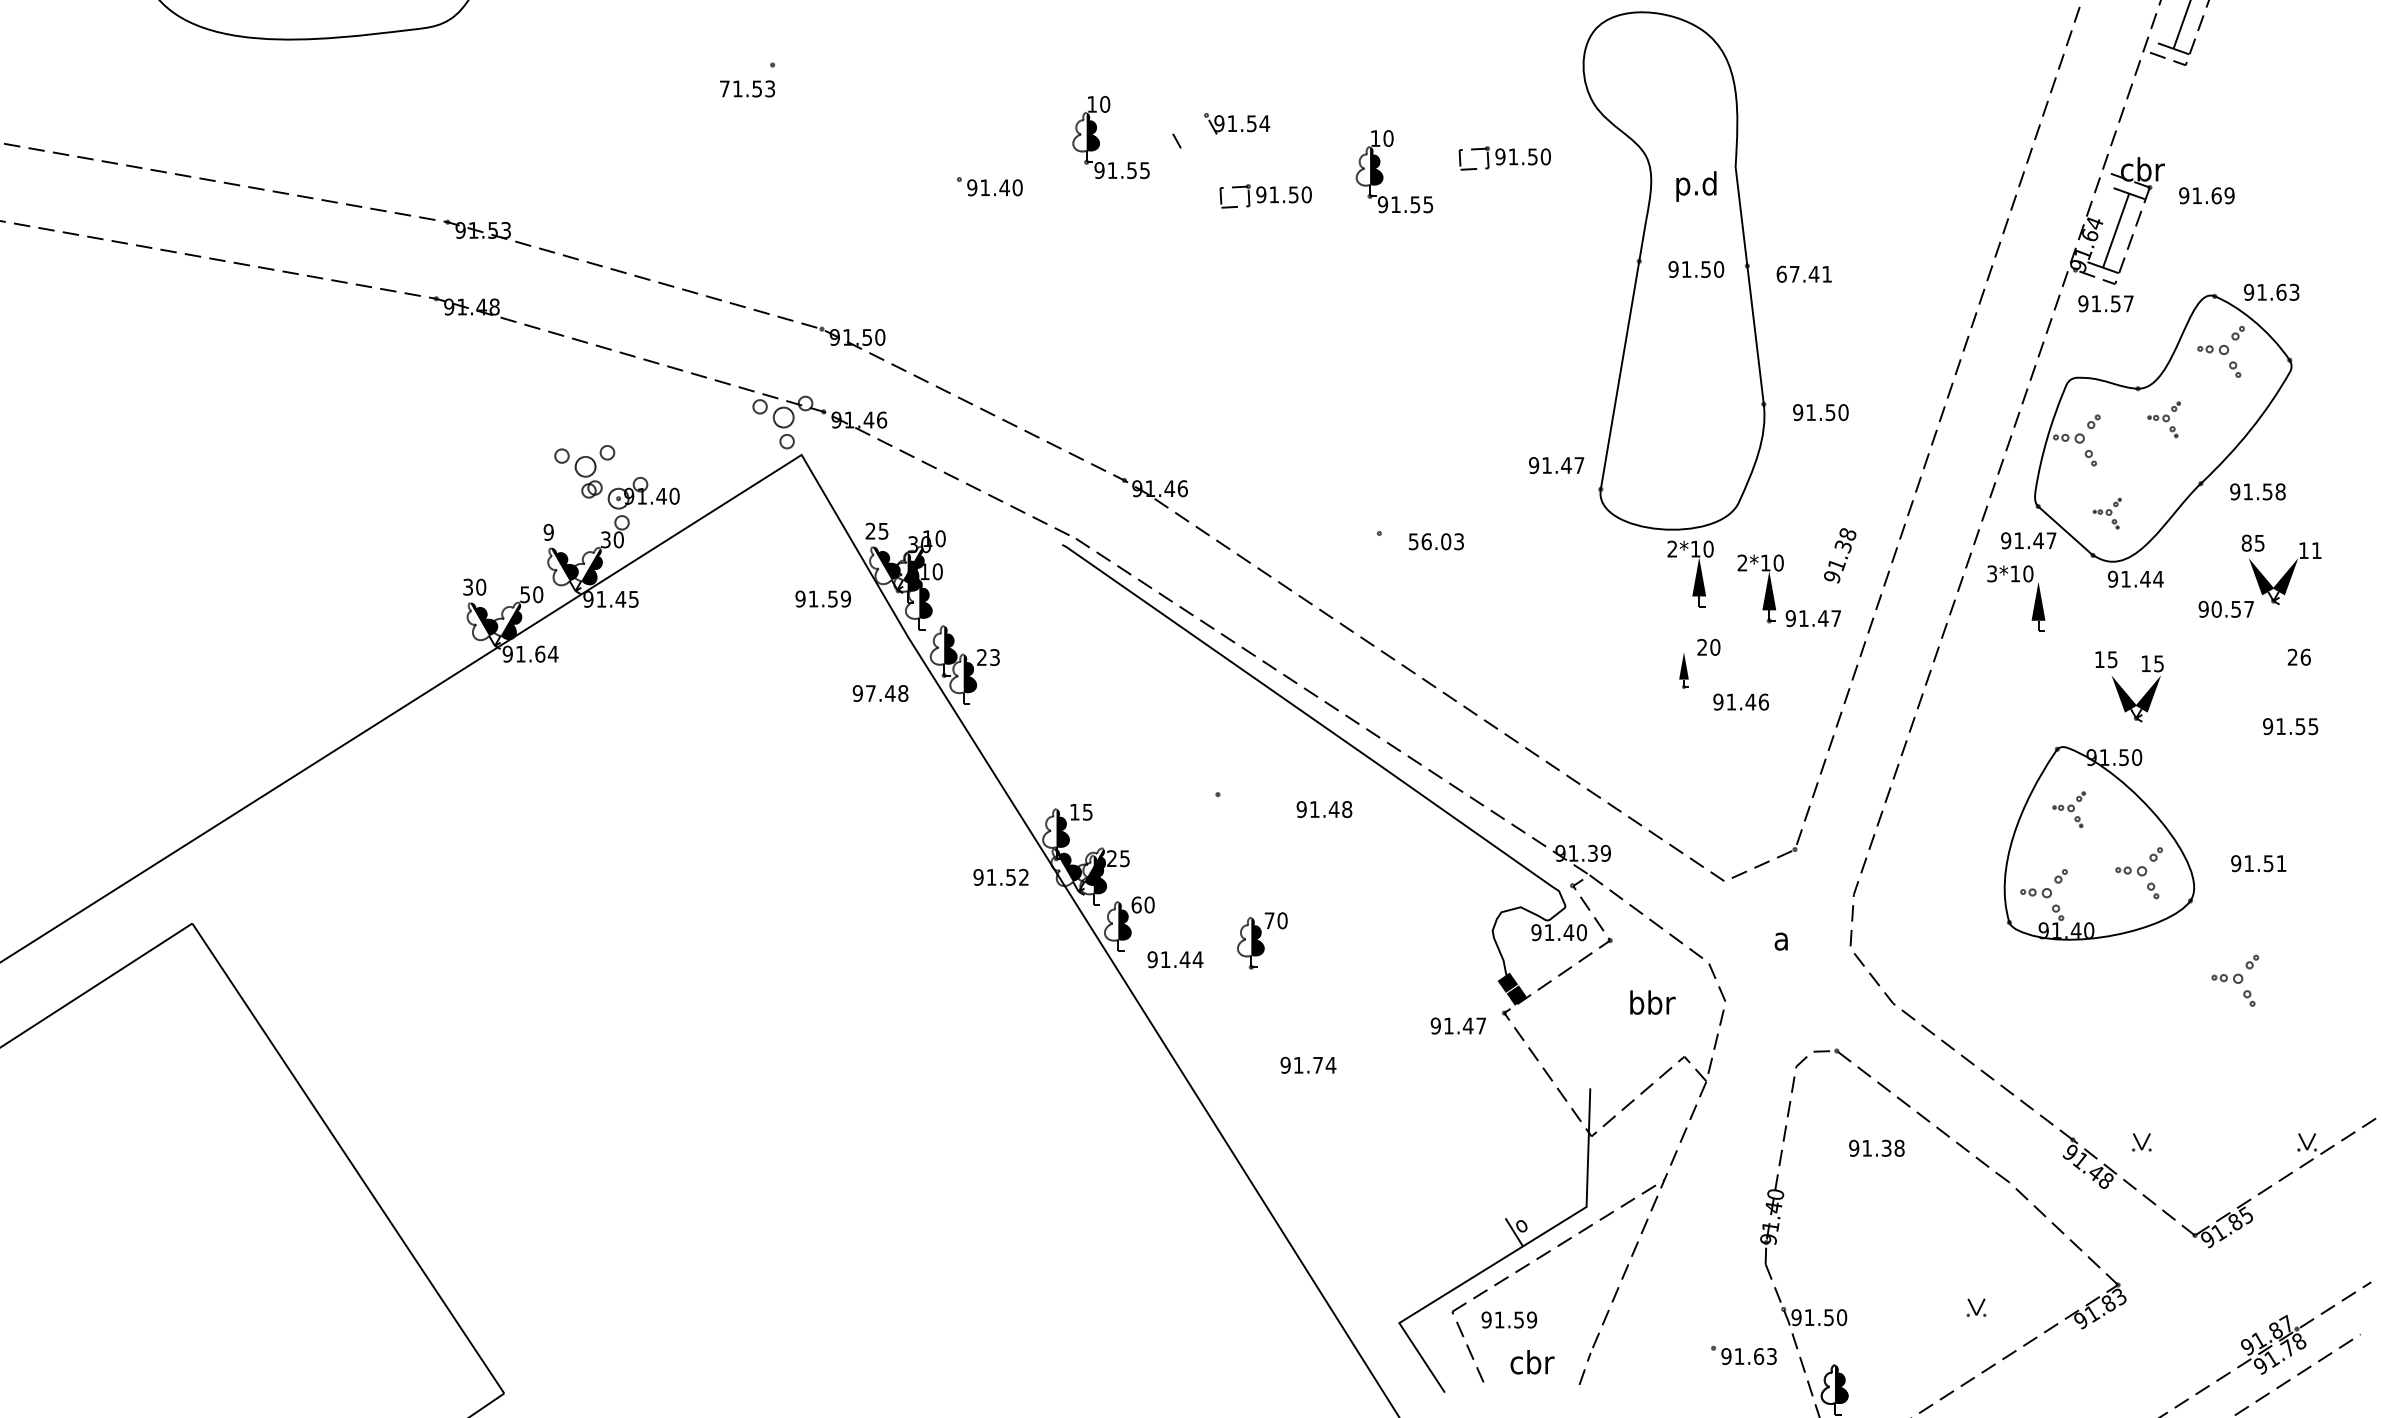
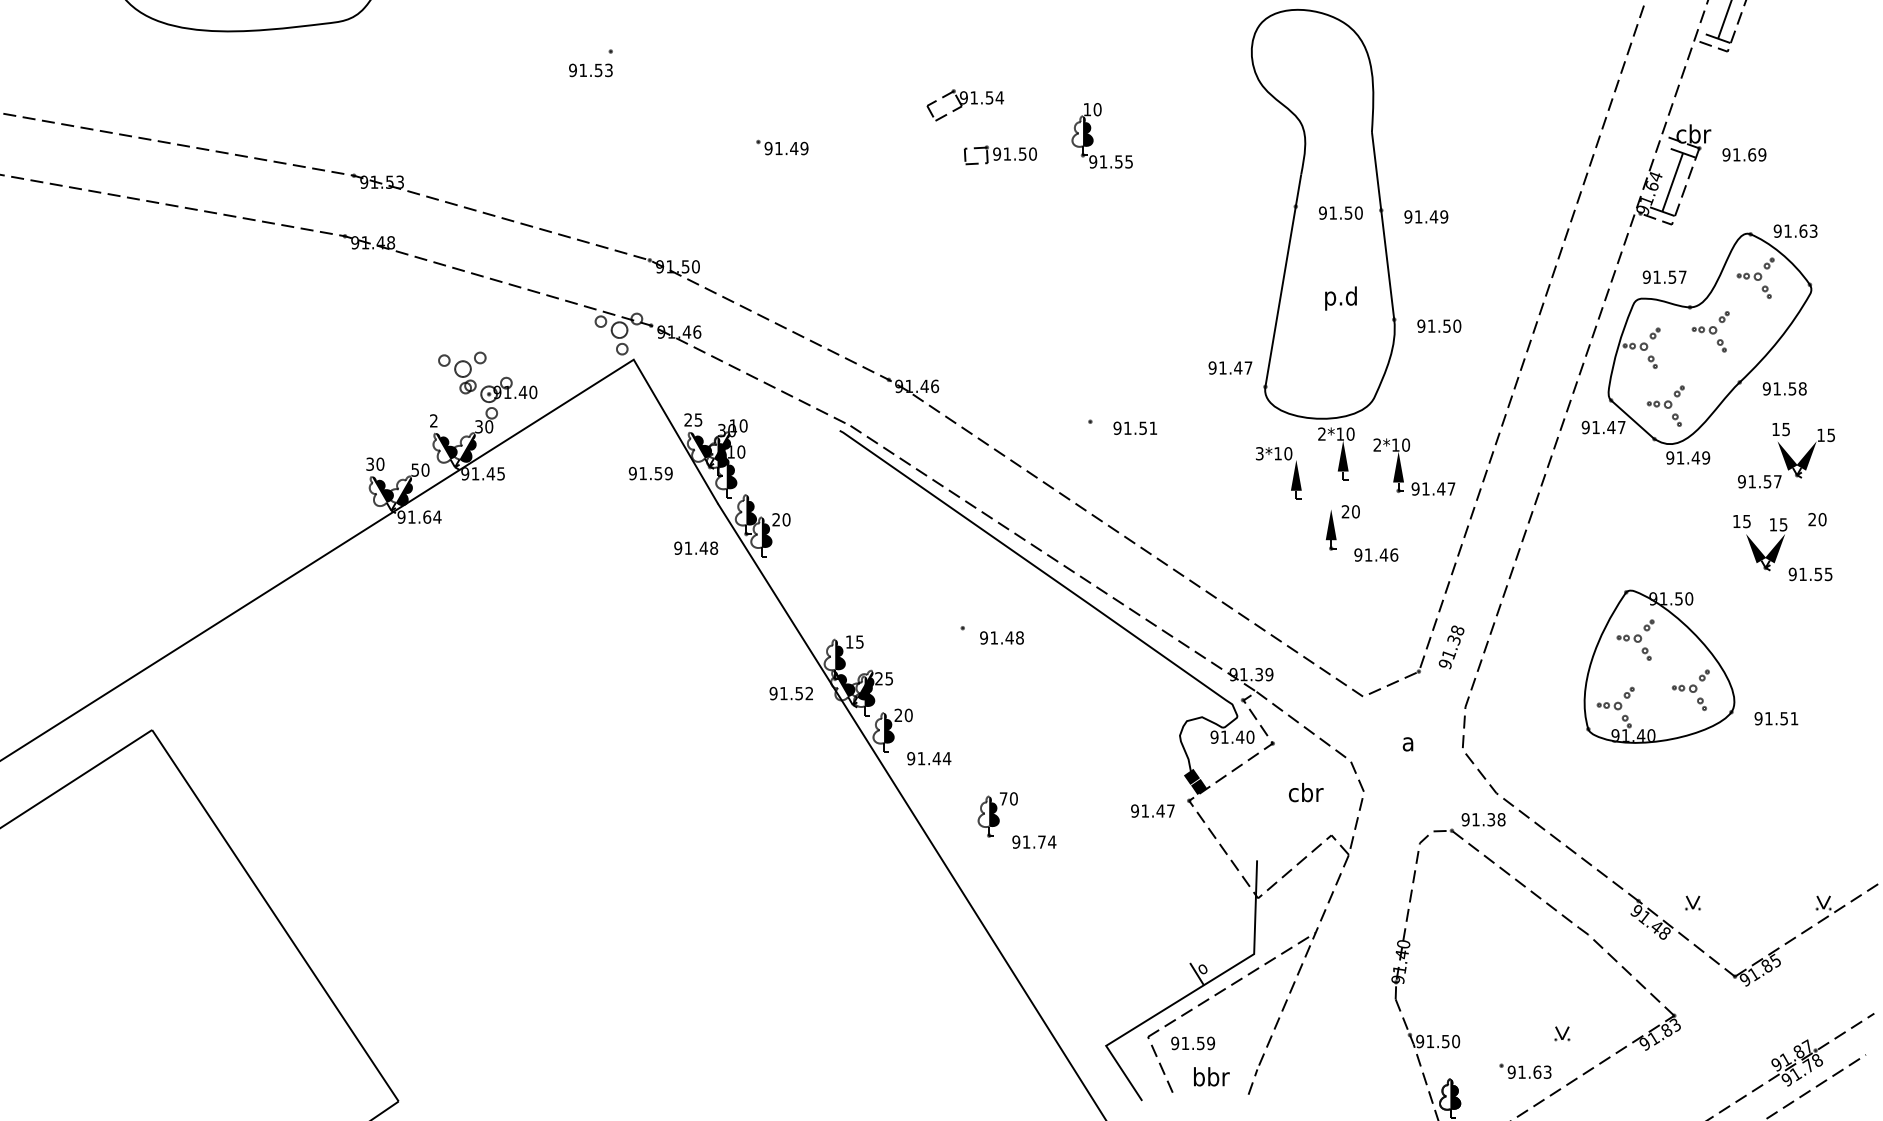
text: (724, 89) -> (572, 70), 71.53 -> 91.53
line: (1189, 124) -> (940, 98), added
part: (1099, 140) -> (869, 111), removed
line: (1199, 143) -> (948, 113), added
part: (1504, 158) -> (1189, 125), removed
text: (1695, 186) -> (1340, 298), moved
text: (1017, 187) -> (804, 148), 91.40 -> 91.49
text: (1804, 273) -> (1426, 216), 67.41 -> 91.49
text: (2105, 302) -> (1664, 276), moved
part: (2163, 419) -> (1710, 331), size x1.43
part: (2107, 512) -> (1665, 405), size x1.67
text: (548, 531) -> (433, 420), 9 -> 2
text: (1436, 540) -> (1135, 427), 56.03 -> 91.51
text: (2246, 543) -> (1775, 429), 85 -> 15
text: (2315, 550) -> (1830, 435), 11 -> 15
text: (1840, 555) -> (1451, 647), moved
text: (2157, 578) -> (1705, 457), 91.44 -> 91.49
part: (2015, 582) -> (1278, 460), moved
text: (2217, 609) -> (1752, 481), 90.57 -> 91.57
text: (994, 657) -> (786, 519), 23 -> 20
text: (2305, 657) -> (1822, 519), 26 -> 20
part: (1683, 671) -> (1330, 530), size x1.43
part: (2129, 687) -> (1760, 543), moved
text: (870, 692) -> (688, 547), 97.48 -> 91.48
text: (1323, 808) -> (1001, 637), moved
part: (2069, 808) -> (1635, 639), size x1.43
text: (2258, 863) -> (1776, 718), moved
text: (1136, 905) -> (898, 715), 60 -> 20
part: (1261, 940) -> (997, 814), moved
part: (2234, 979) -> (1766, 774), removed
text: (1652, 1002) -> (1306, 792), bbr -> cbr
text: (1876, 1148) -> (1483, 819), moved
part: (1743, 1354) -> (1525, 1070), moved
text: (1532, 1361) -> (1211, 1076), cbr -> bbr

